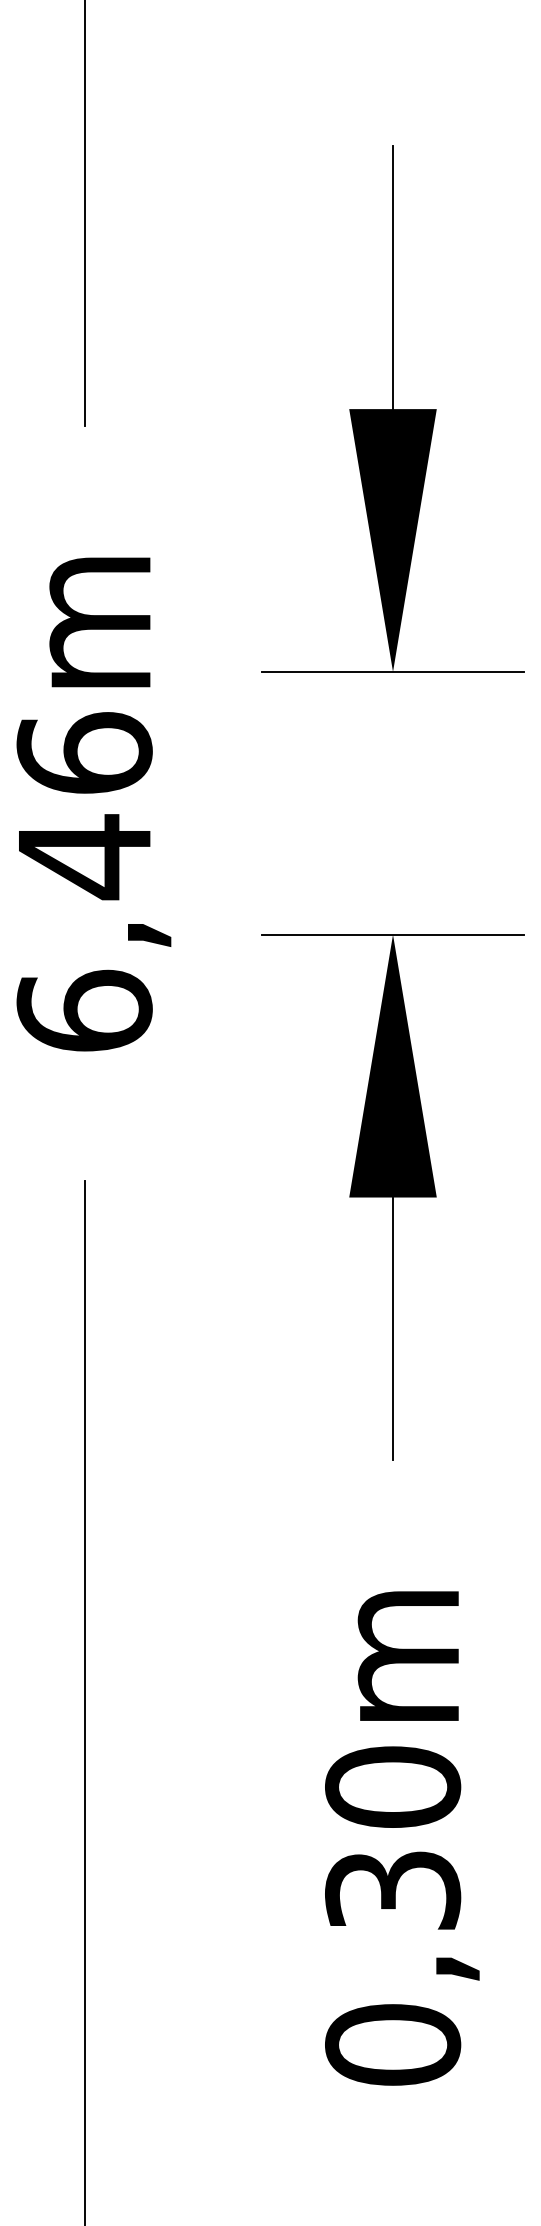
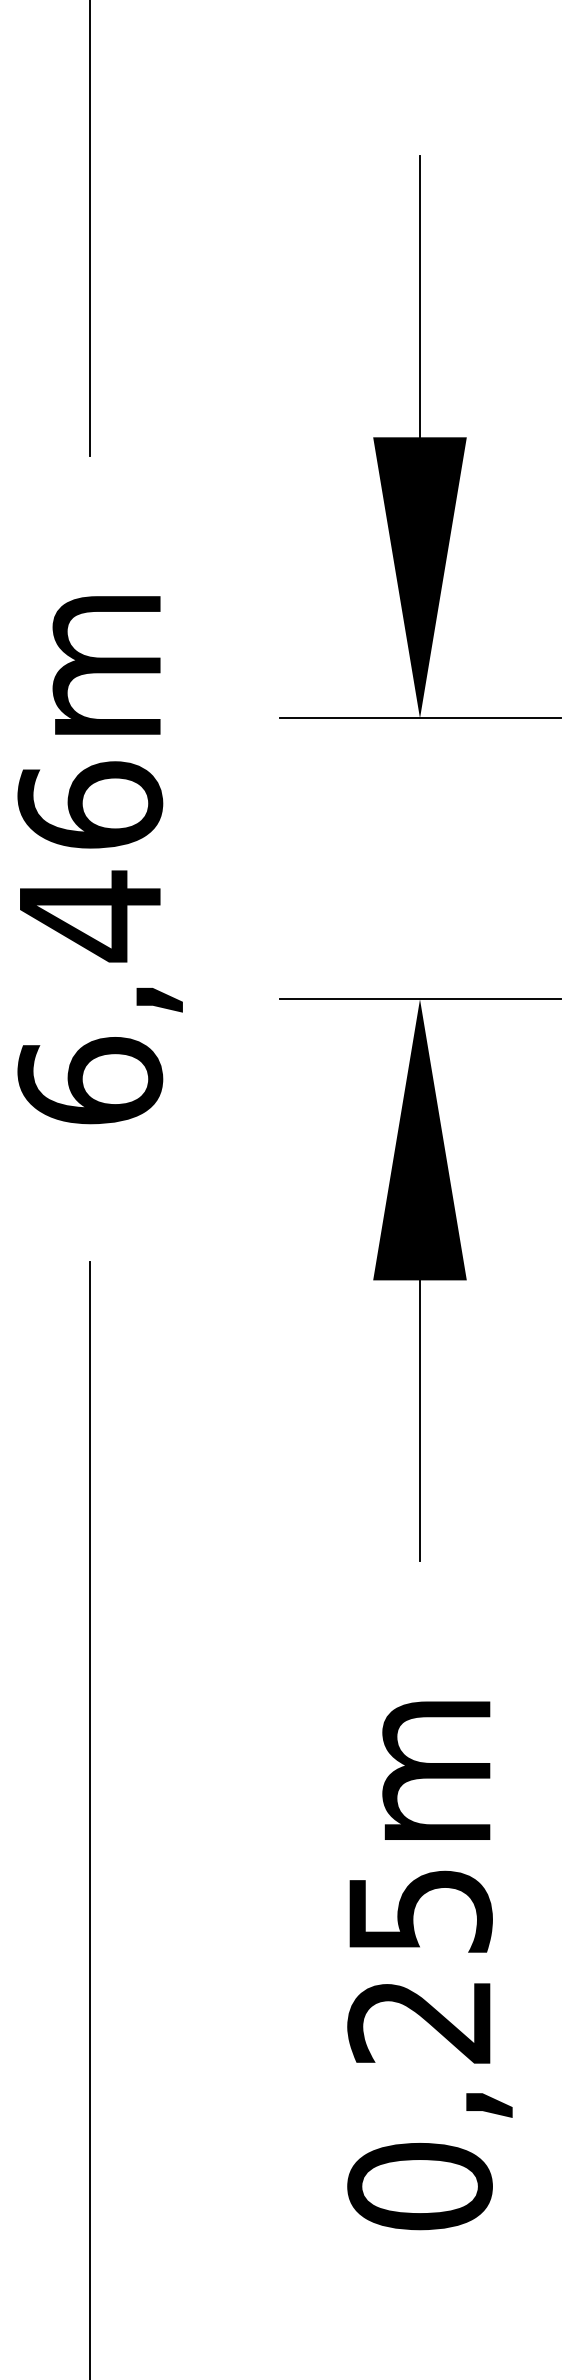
text: (392, 1838) -> (419, 1965), 0,30m -> 0,25m

